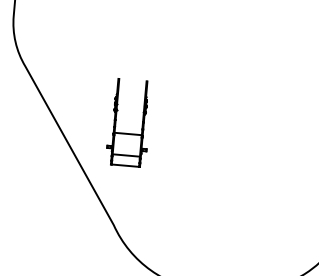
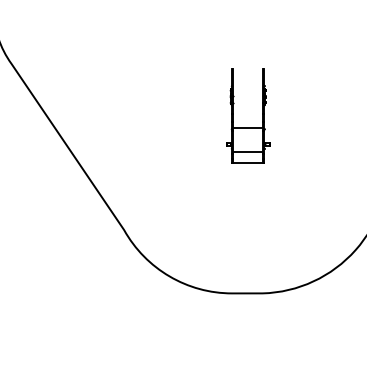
part: (128, 133) -> (248, 127), moved

